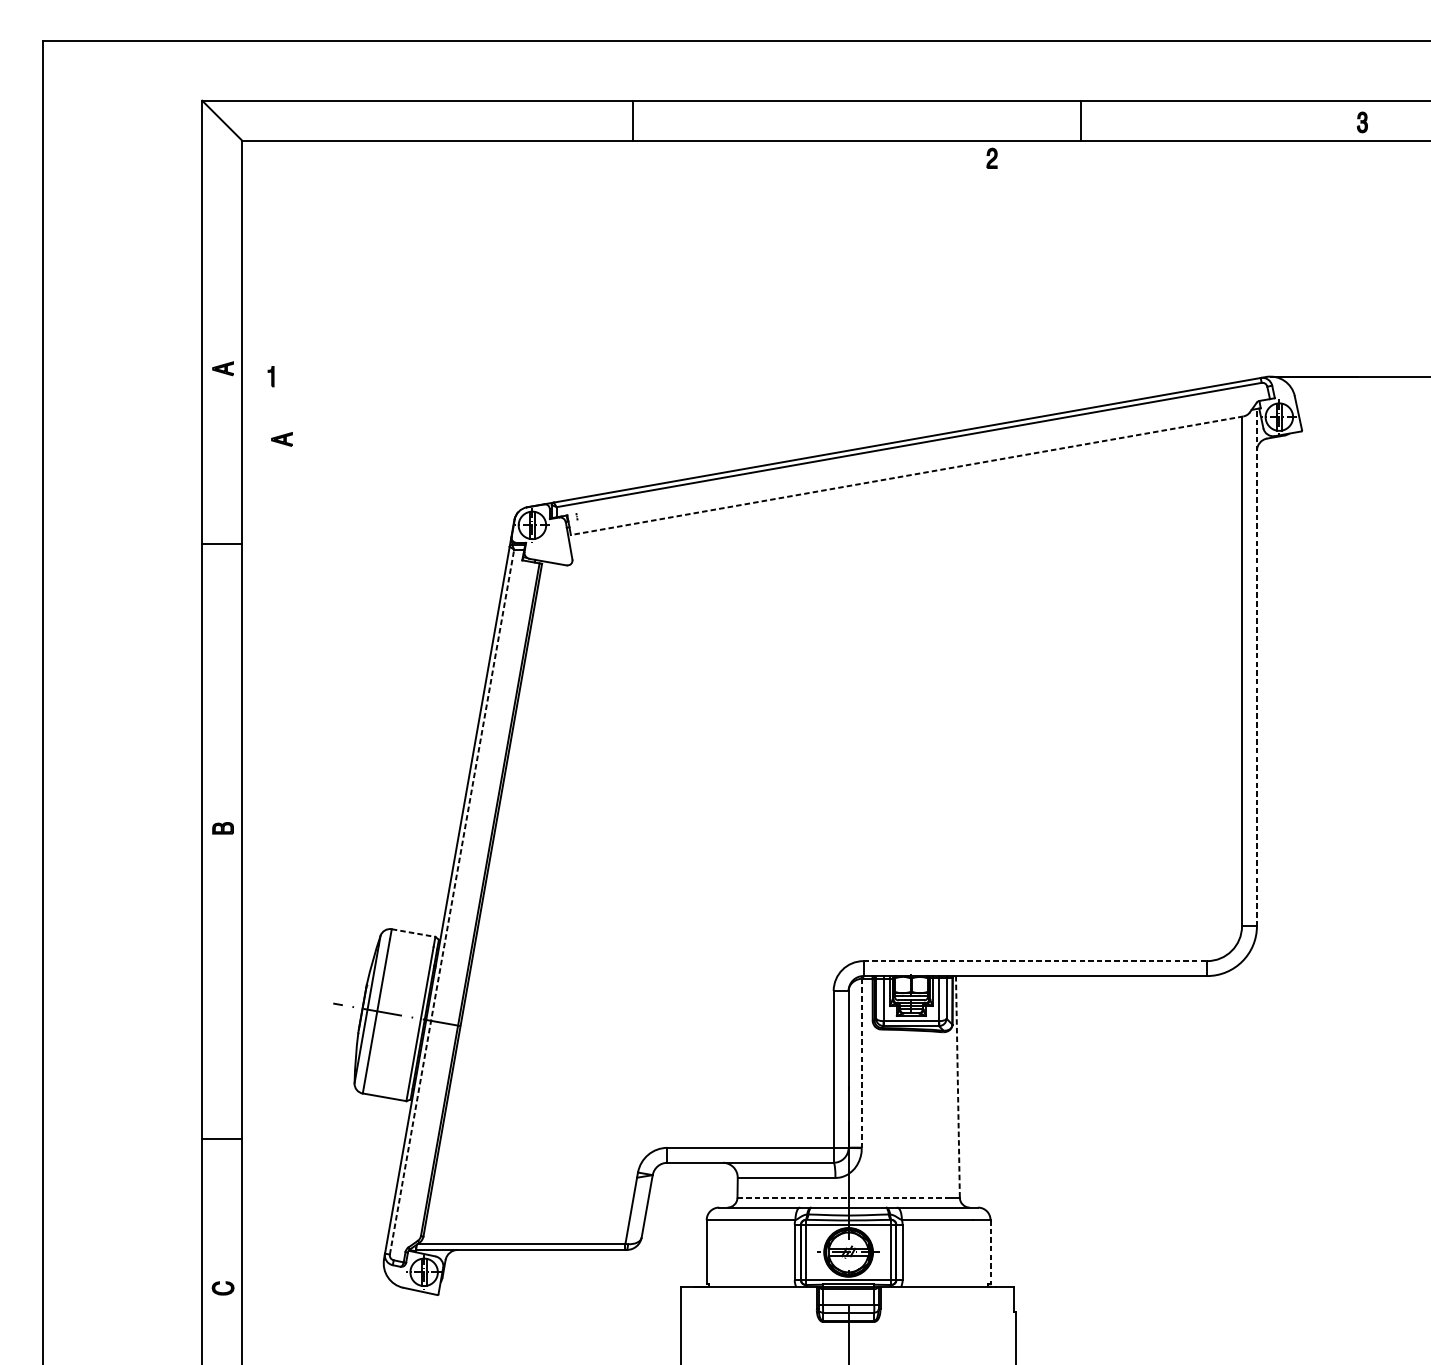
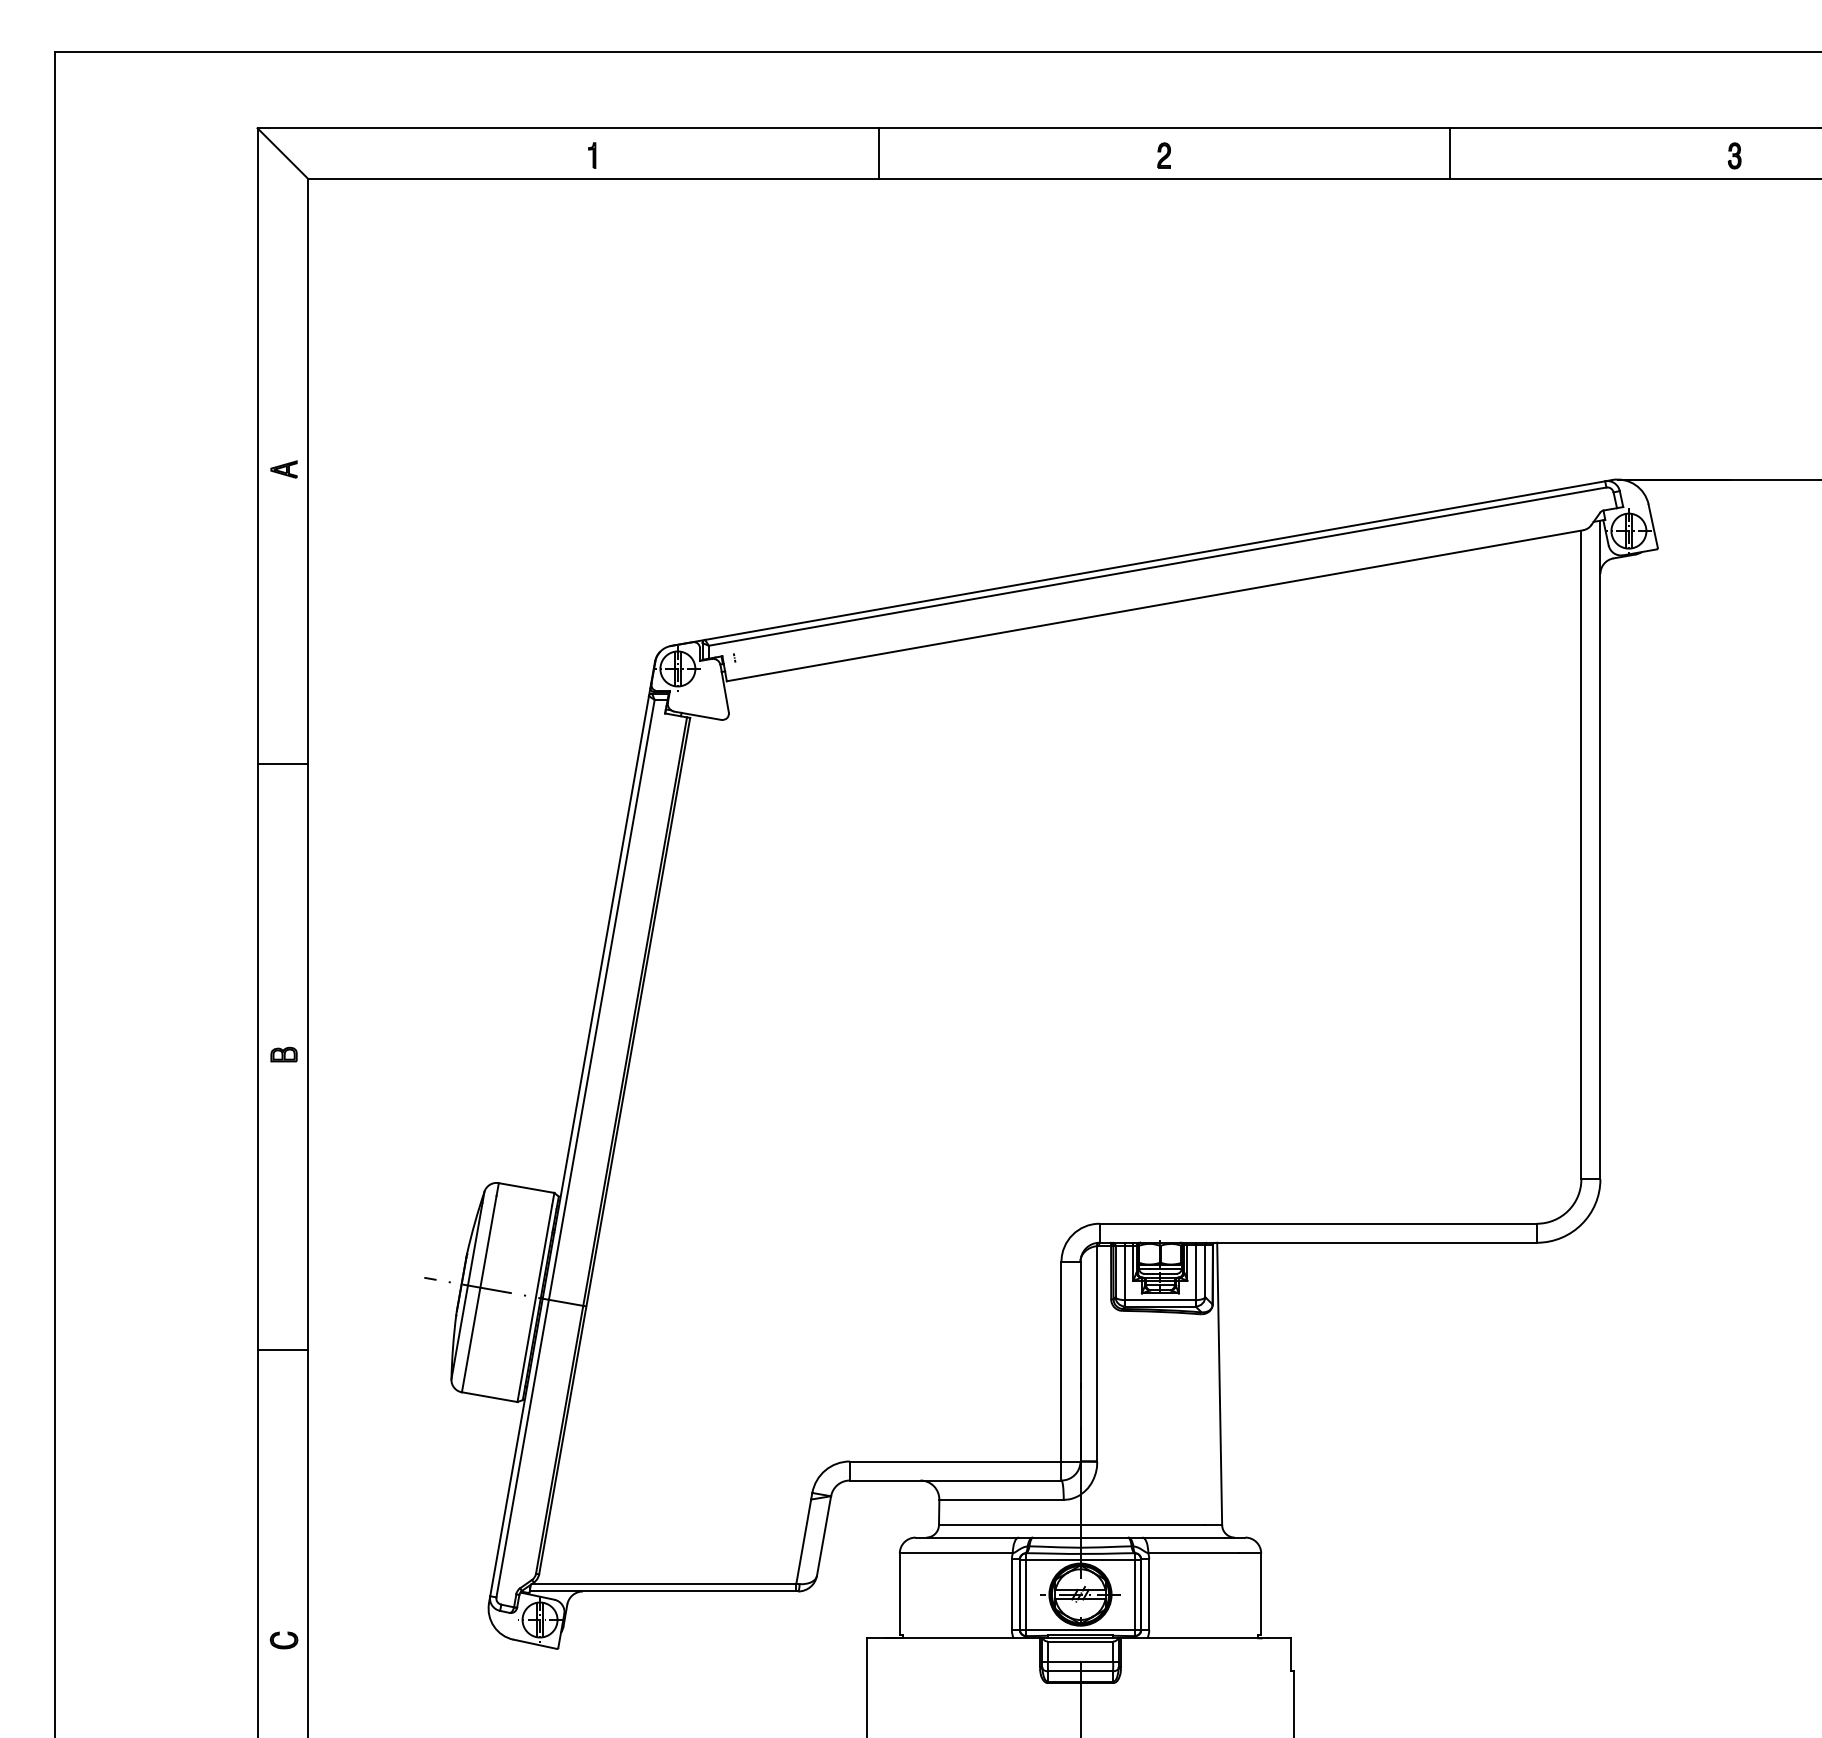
line: (632, 120) -> (878, 153), moved
line: (1081, 120) -> (1449, 153), moved
part: (991, 158) -> (1163, 155), moved
part: (271, 376) -> (592, 155), moved
part: (281, 439) -> (358, 559), removed
line: (907, 475) -> (1155, 605), dashed -> solid
line: (221, 543) -> (282, 764), moved
line: (1257, 667) -> (1600, 849), dashed -> solid
line: (451, 902) -> (575, 1148), dashed -> solid
line: (414, 933) -> (527, 1188), dashed -> solid
line: (1035, 960) -> (1318, 1223), dashed -> solid
line: (861, 1063) -> (1097, 1353), dashed -> solid
line: (957, 1087) -> (1219, 1384), dashed -> solid
line: (221, 1138) -> (282, 1349), moved
line: (841, 1198) -> (1071, 1525), dashed -> solid
line: (990, 1252) -> (1261, 1594), dashed -> solid

